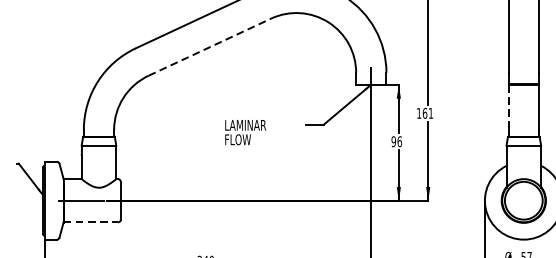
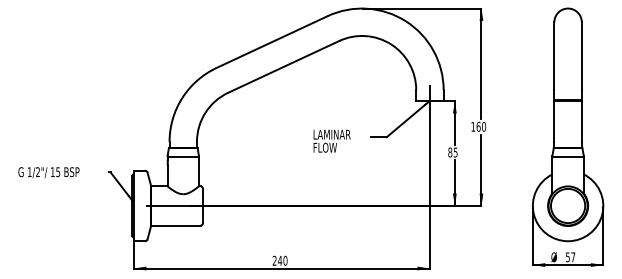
line: (210, 46) -> (284, 66), dashed -> solid
line: (508, 108) -> (554, 122), dashed -> solid
text: (431, 112) -> (484, 126), 161 -> 160
text: (244, 131) -> (331, 140), moved
text: (396, 141) -> (452, 152), 96 -> 85
line: (90, 222) -> (175, 225), dashed -> solid

